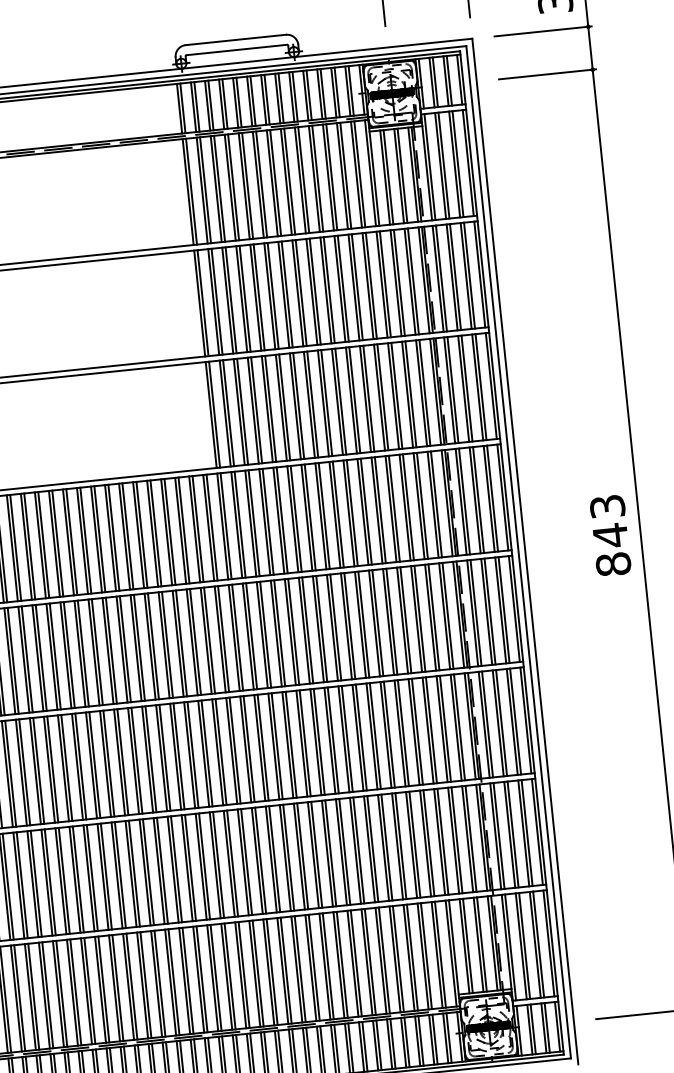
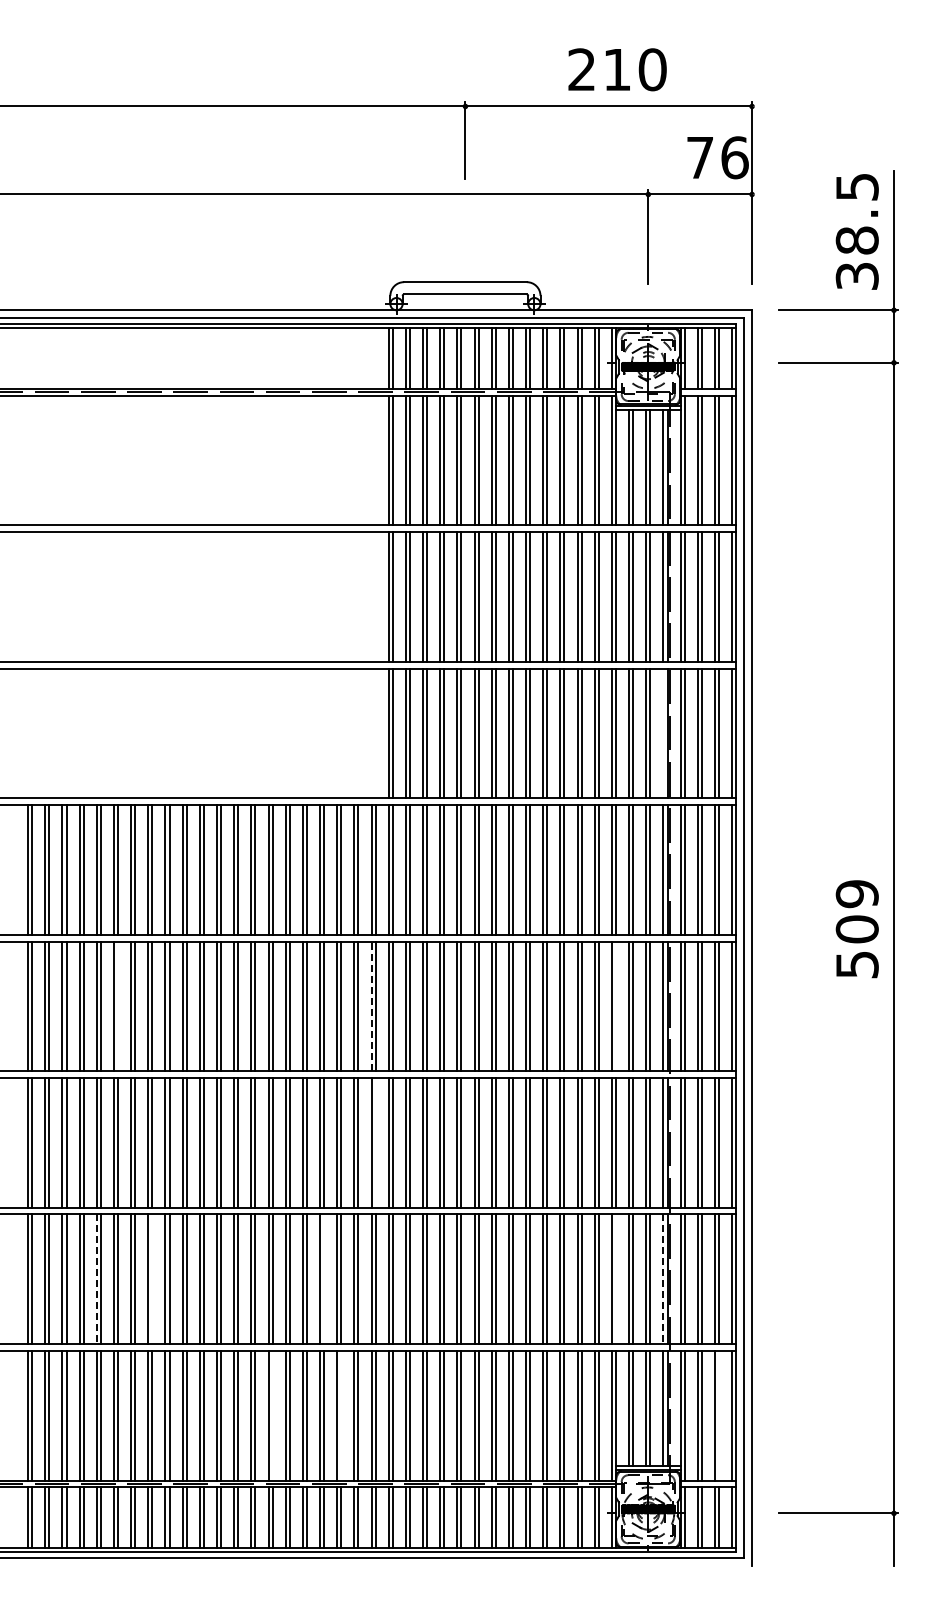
line: (435, 391) -> (663, 733), removed
text: (609, 535) -> (856, 929), 843 -> 509
line: (419, 618) -> (615, 1006), removed
line: (220, 639) -> (371, 1006), solid -> dashed
line: (13, 660) -> (118, 1006), removed
line: (234, 750) -> (375, 1142), removed
line: (481, 837) -> (663, 1279), solid -> dashed
line: (442, 841) -> (615, 1279), removed
line: (204, 866) -> (324, 1279), removed
line: (64, 881) -> (152, 1279), removed
line: (18, 885) -> (96, 1279), solid -> dashed
line: (539, 944) -> (719, 1415), removed
line: (230, 976) -> (341, 1415), removed
line: (173, 982) -> (272, 1415), removed

